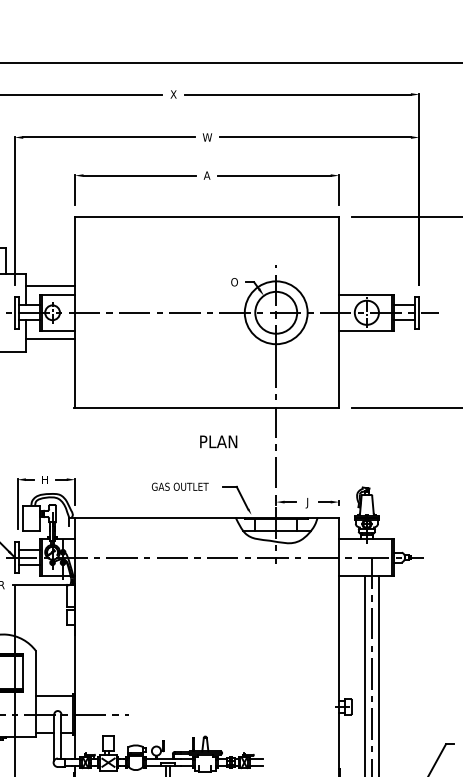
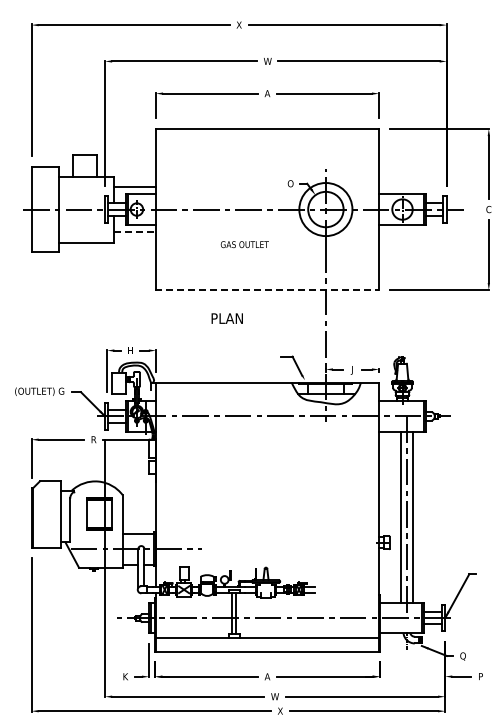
line: (50, 338) -> (135, 231), solid -> dashed
line: (207, 408) -> (267, 290), solid -> dashed
text: (217, 441) -> (226, 318), moved
text: (179, 486) -> (244, 244), moved

